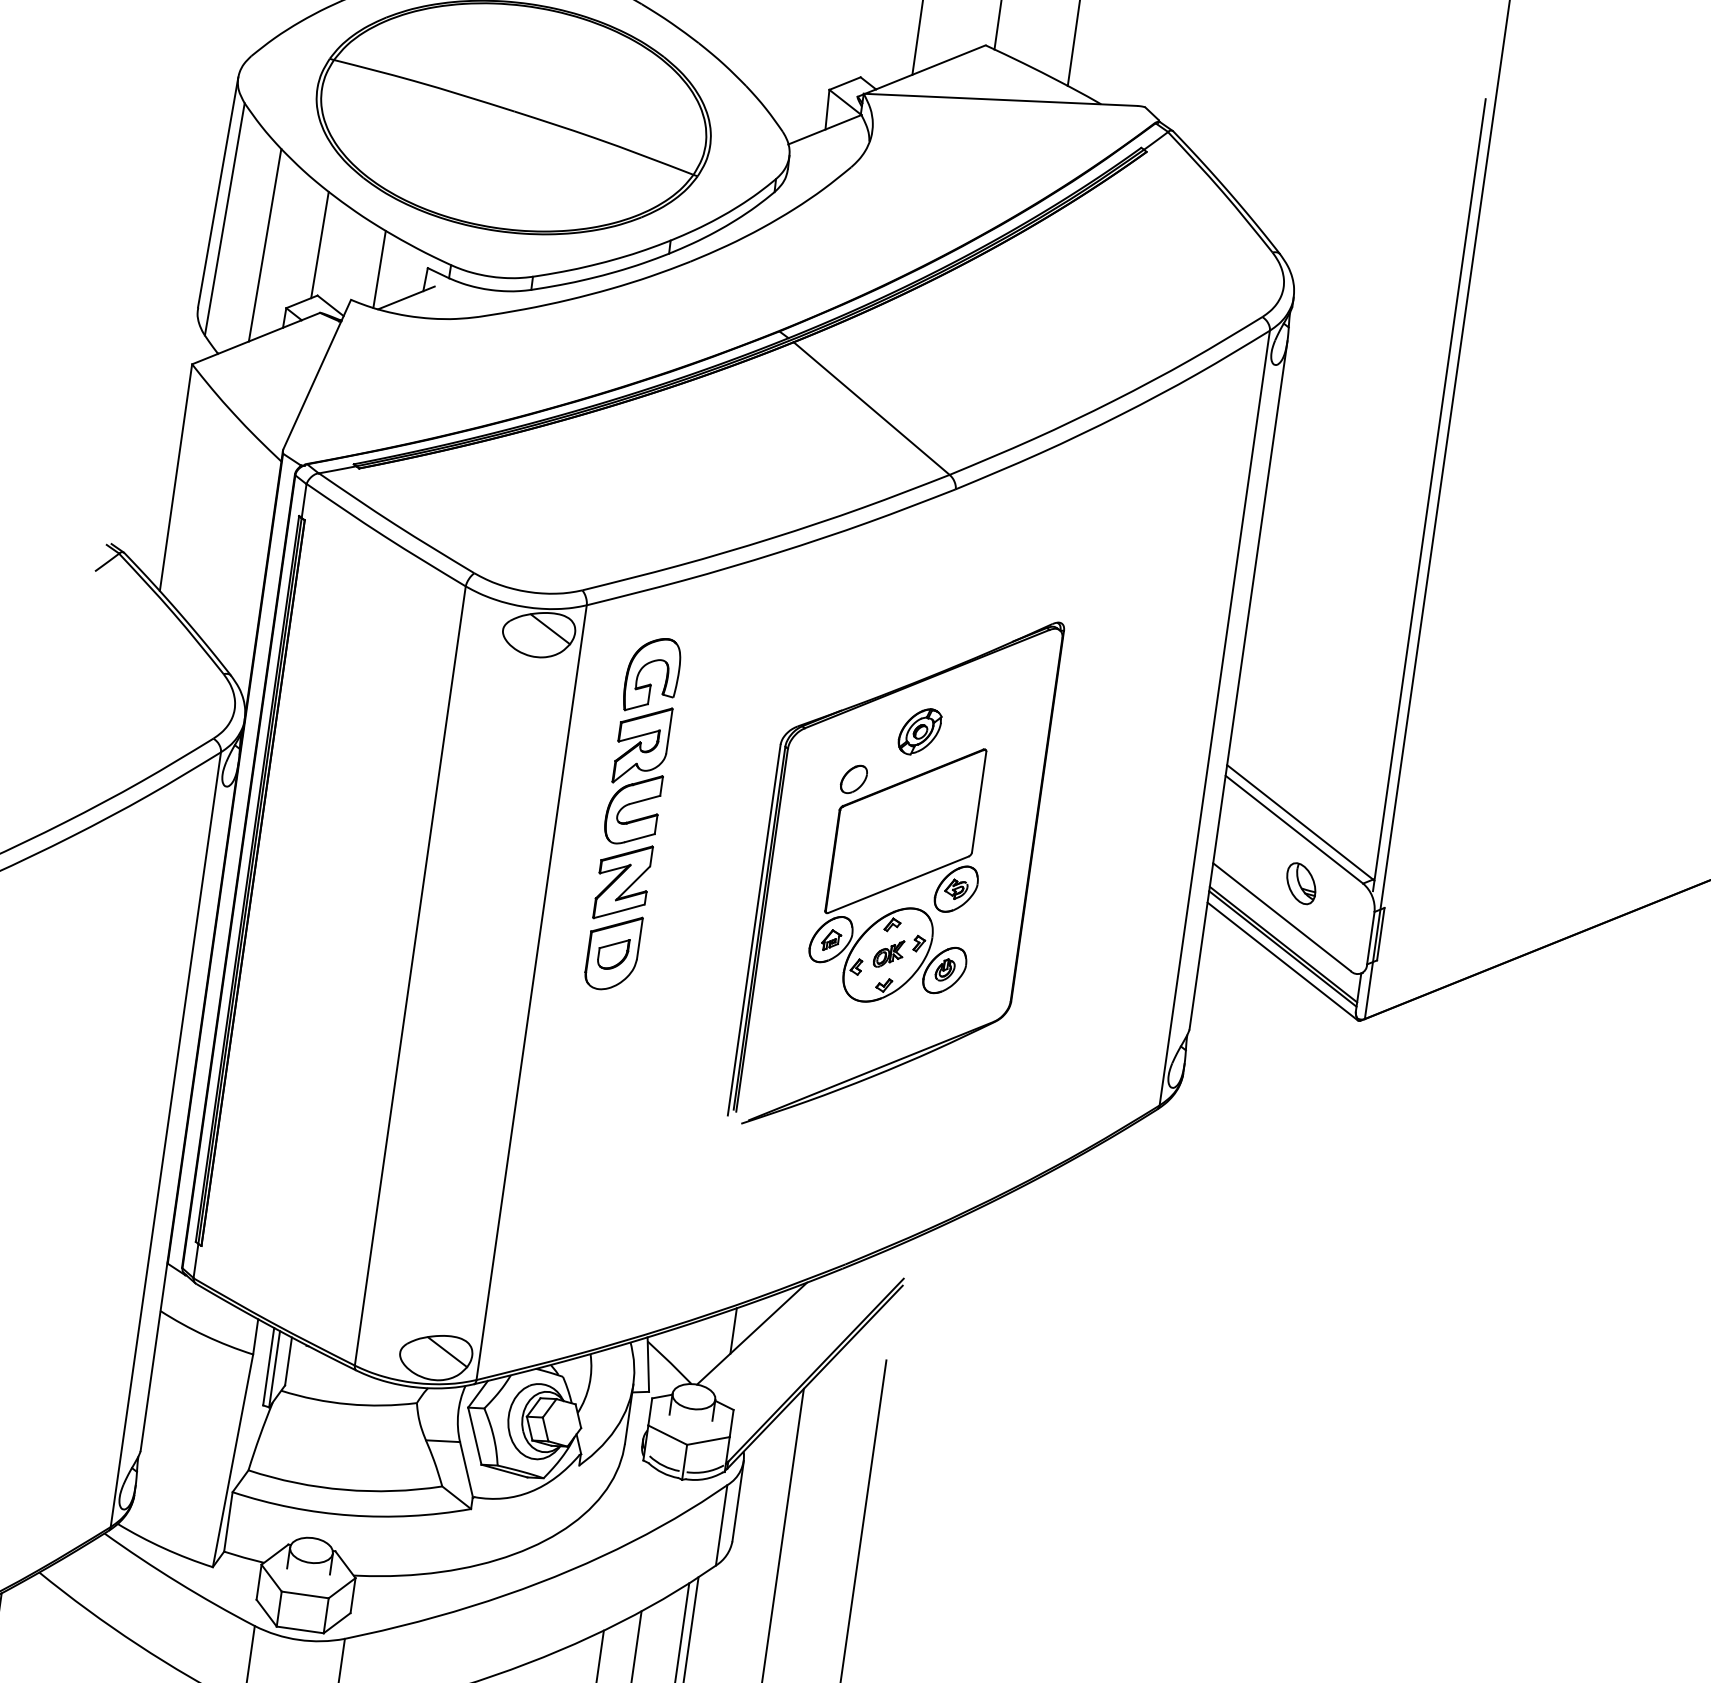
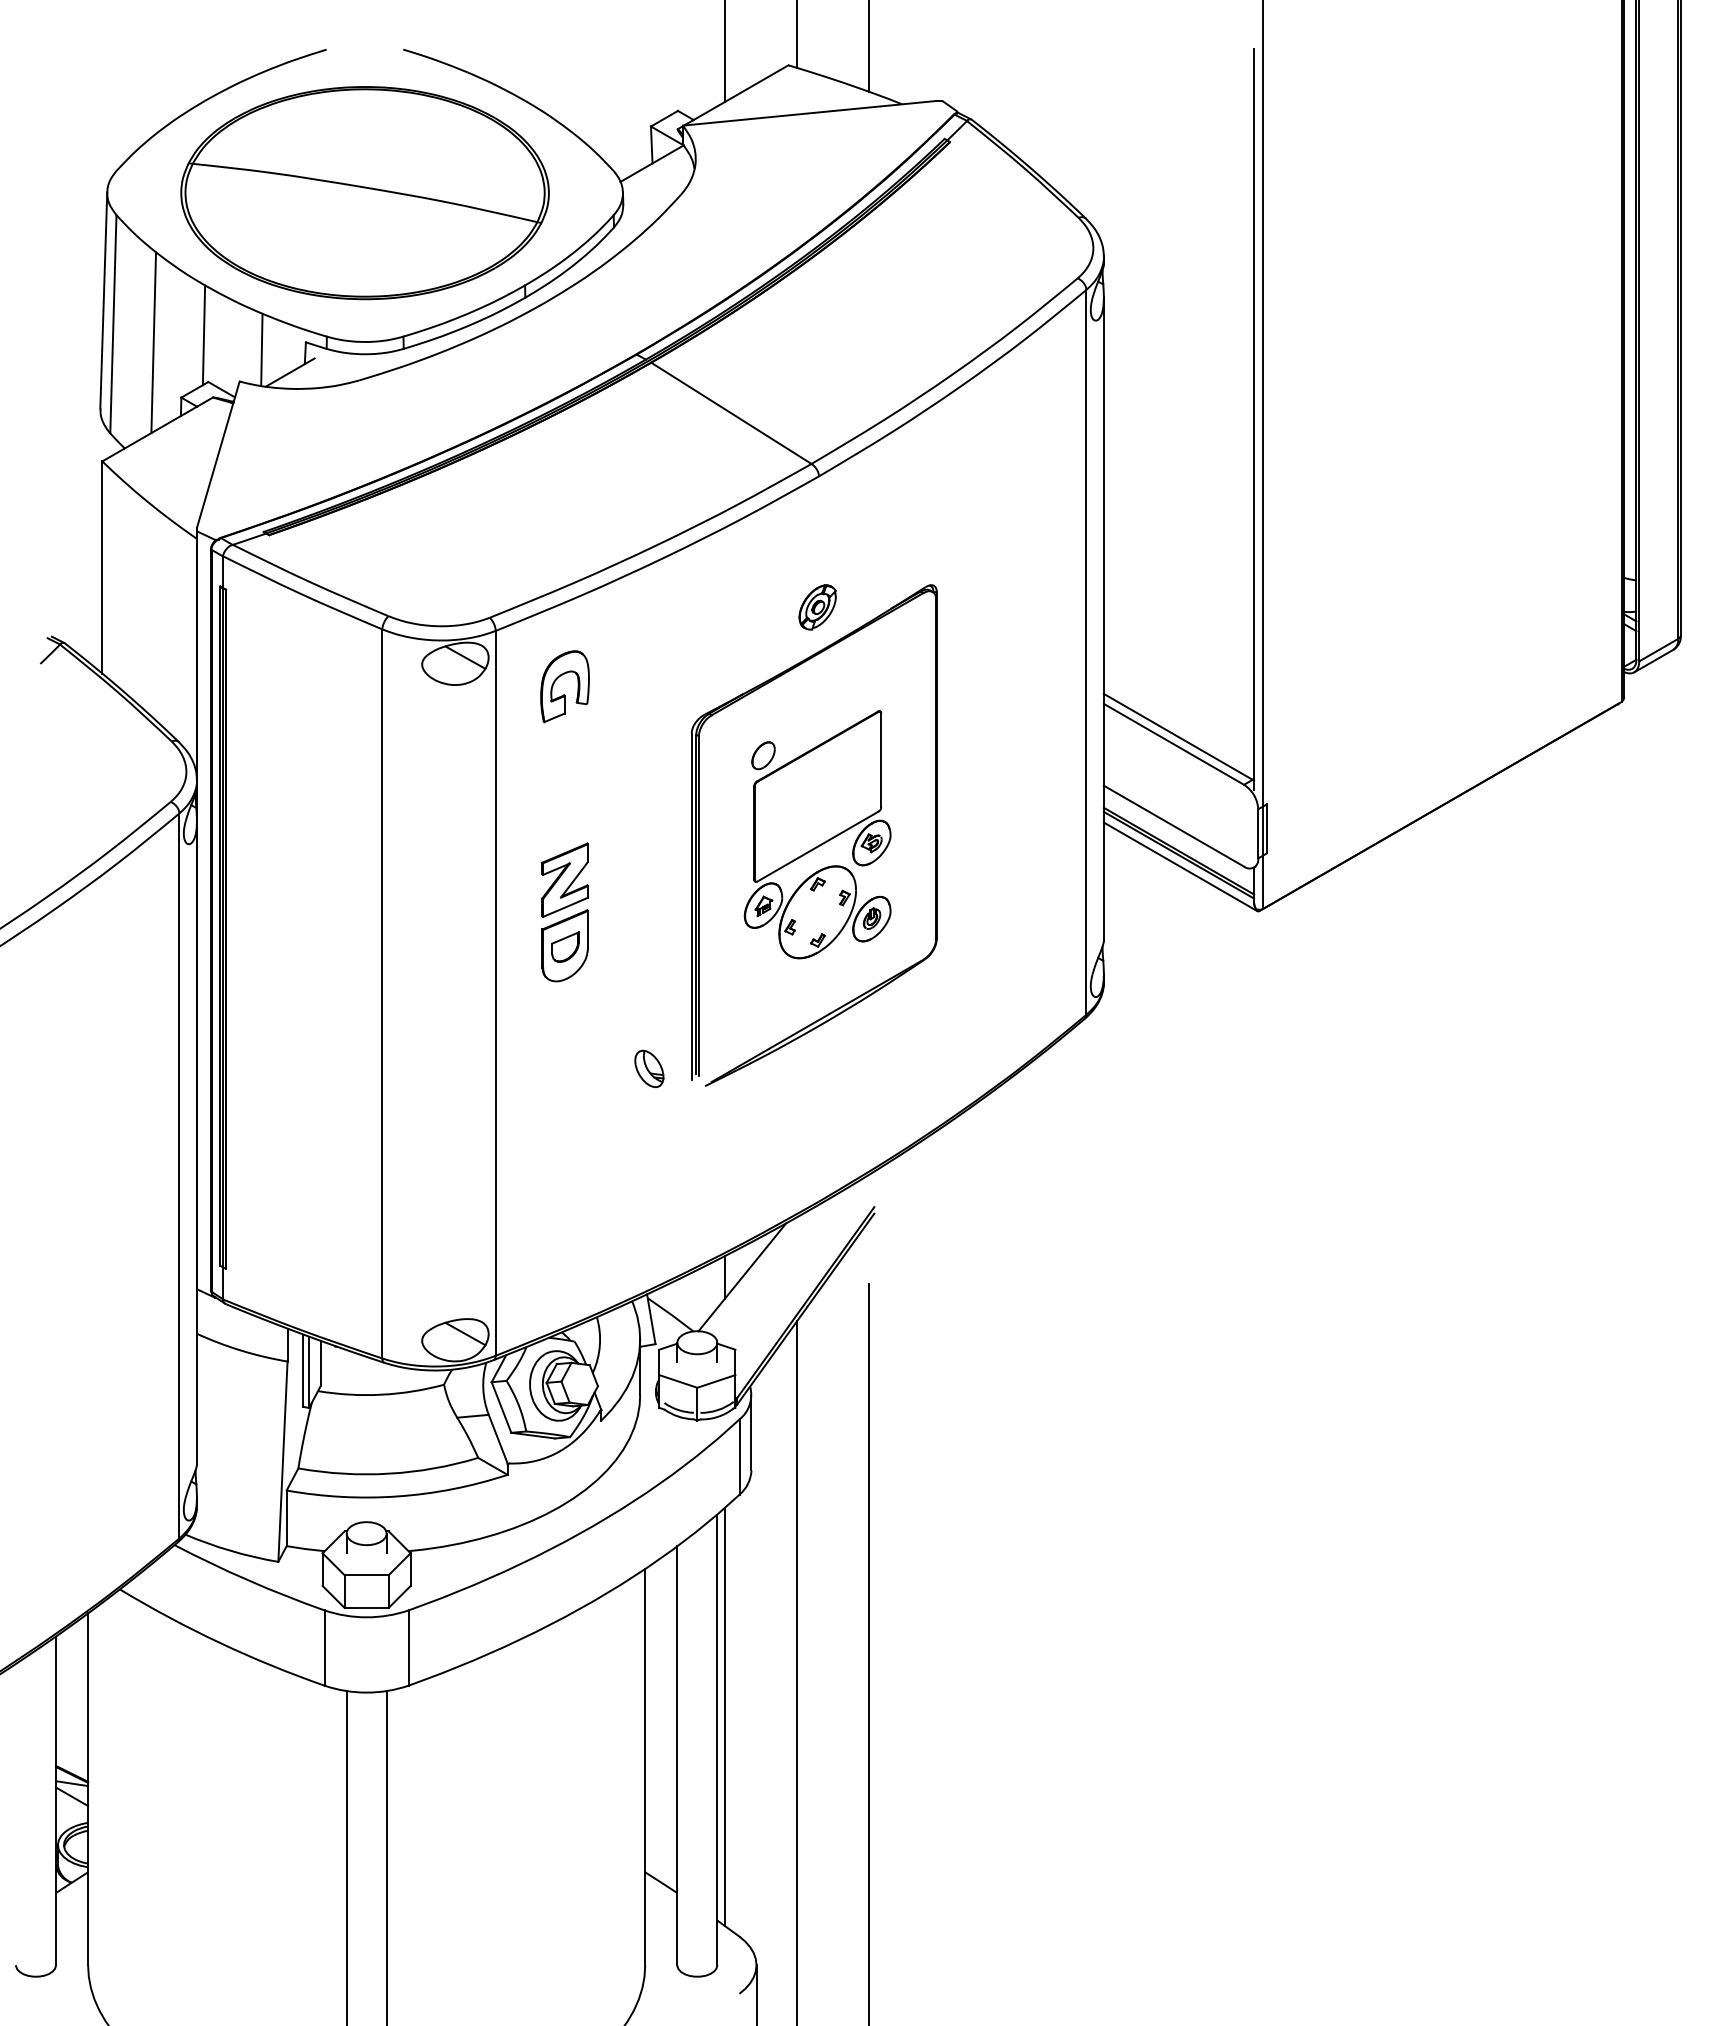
part: (919, 731) -> (817, 607), moved
part: (637, 774) -> (564, 779), removed
part: (1301, 883) -> (649, 1068), moved
part: (888, 953) -> (817, 910), removed

